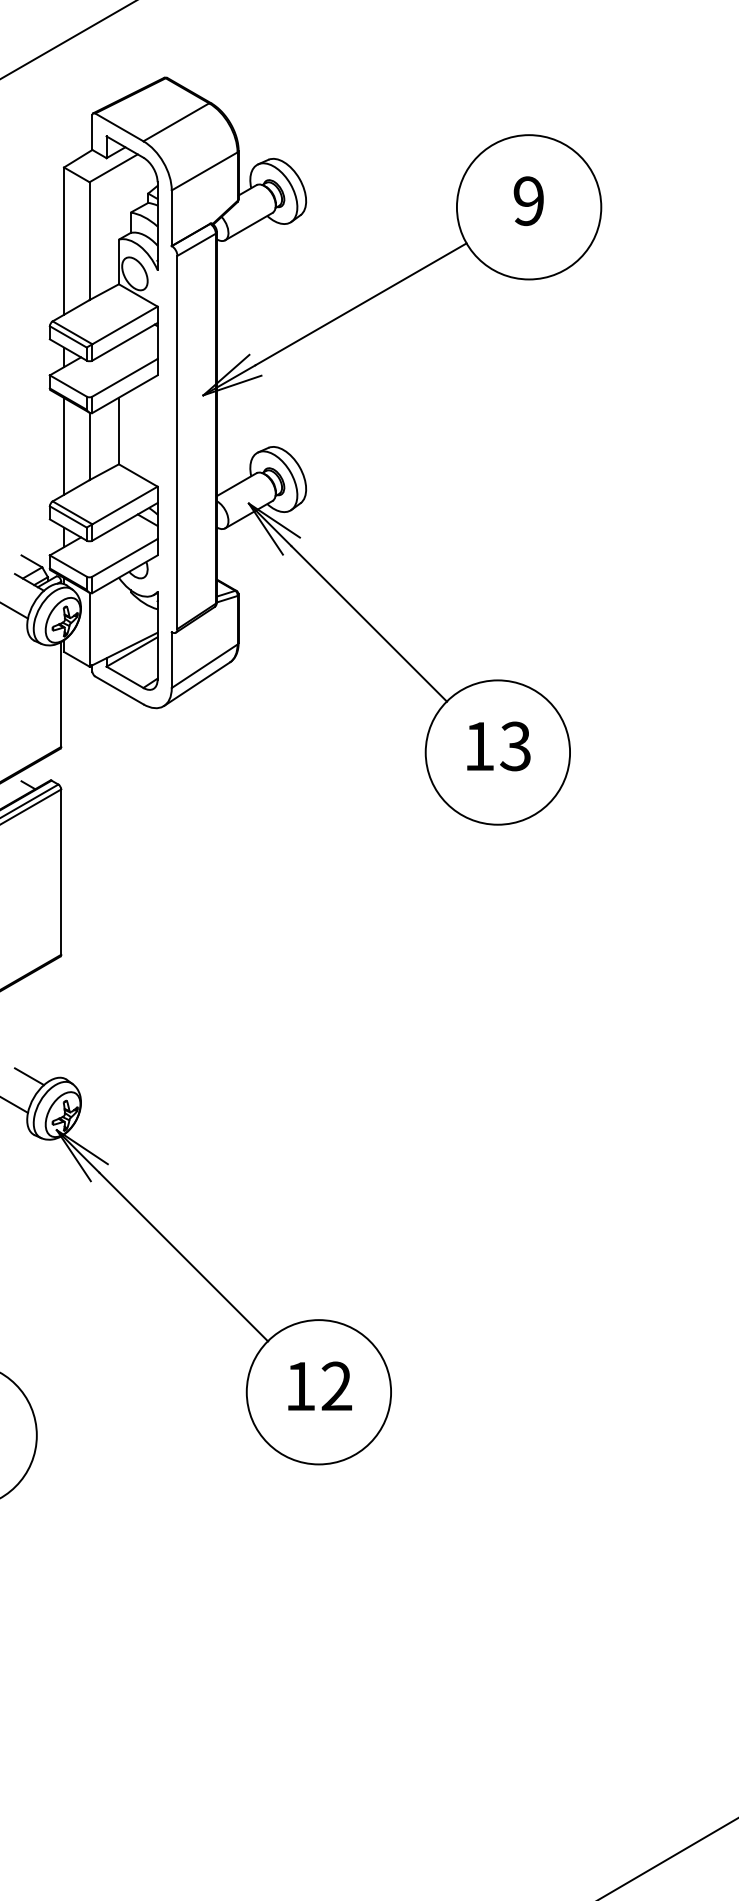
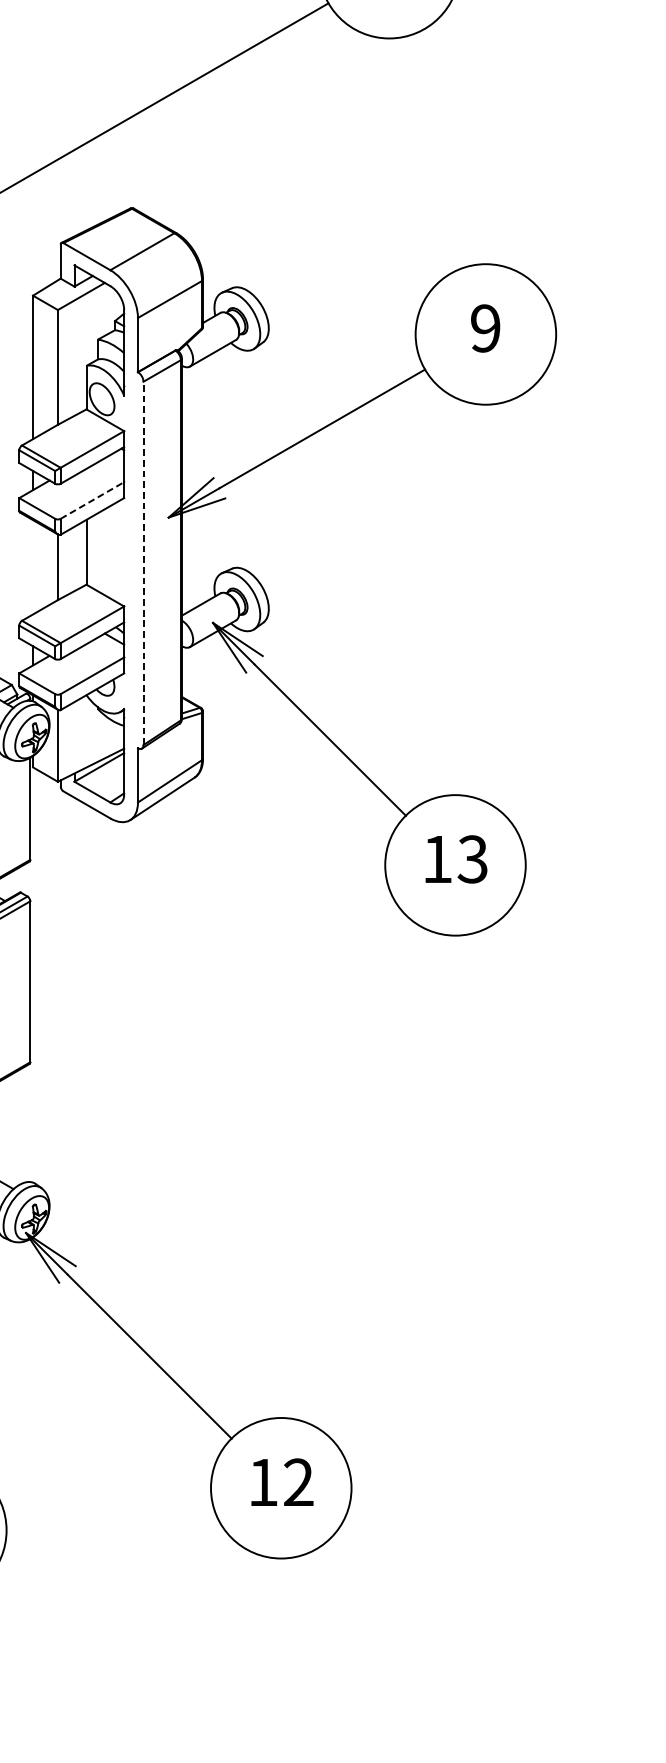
line: (125, 377) -> (92, 500), solid -> dashed
line: (177, 442) -> (143, 563), solid -> dashed
line: (64, 446) -> (33, 567), removed

